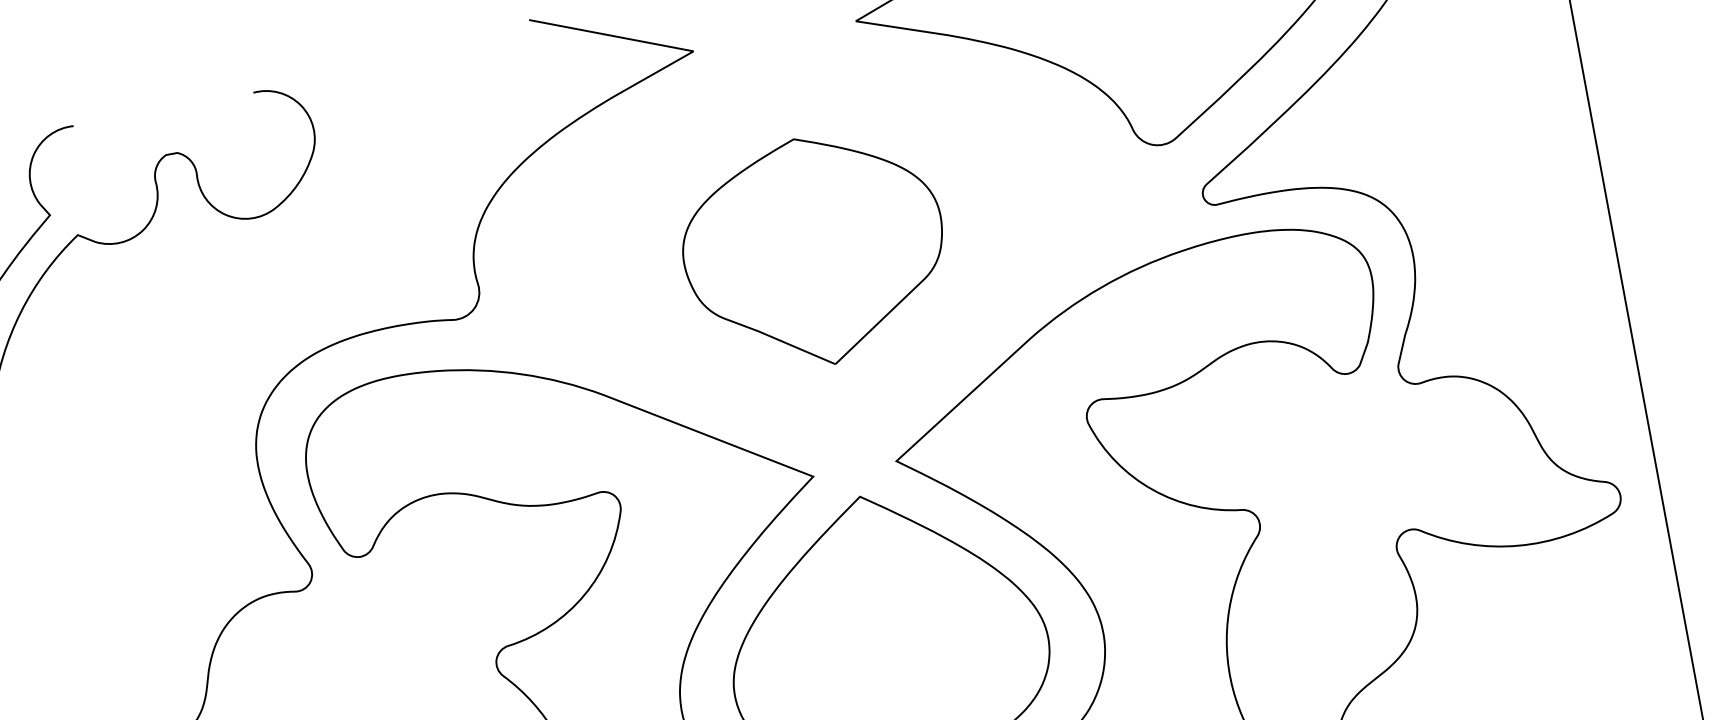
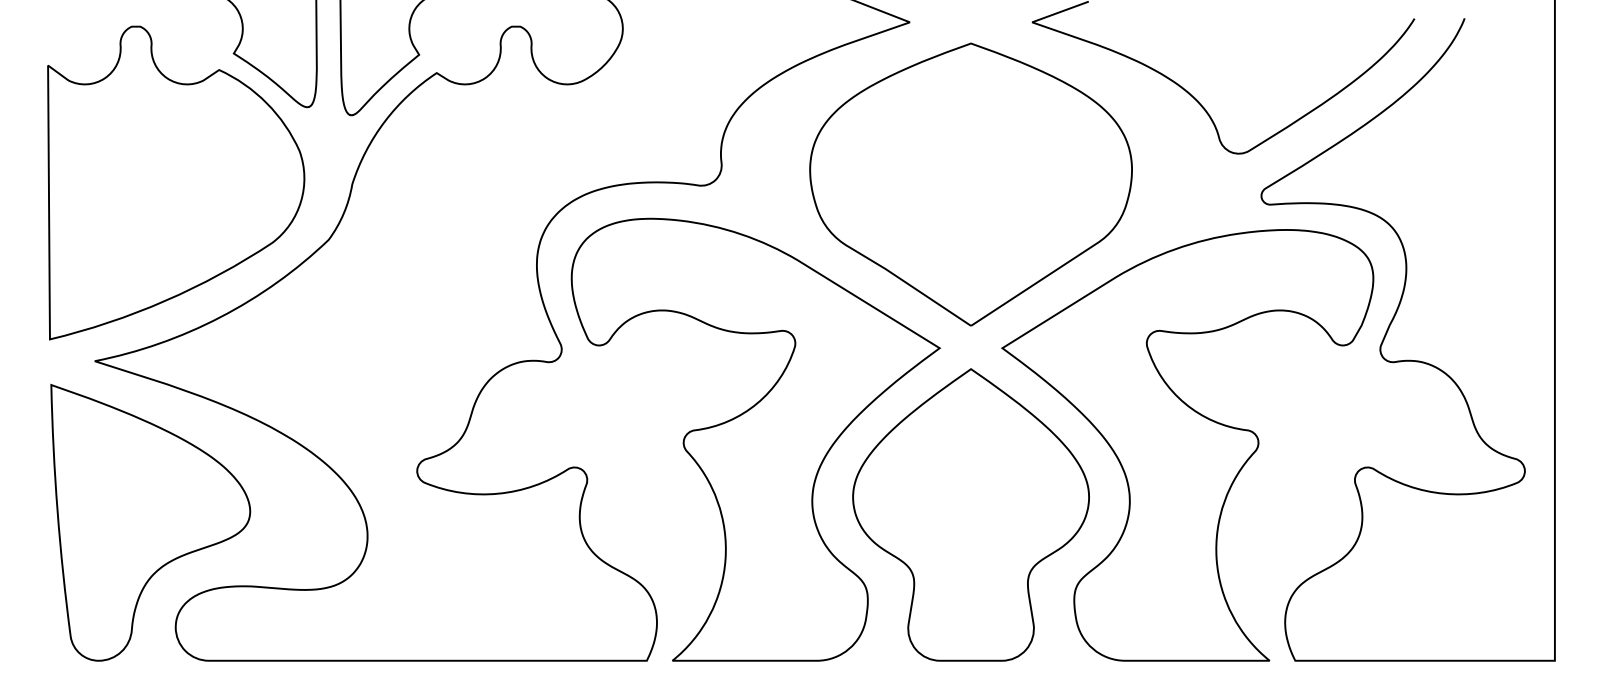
part: (813, 251) -> (970, 184), size x1.67

